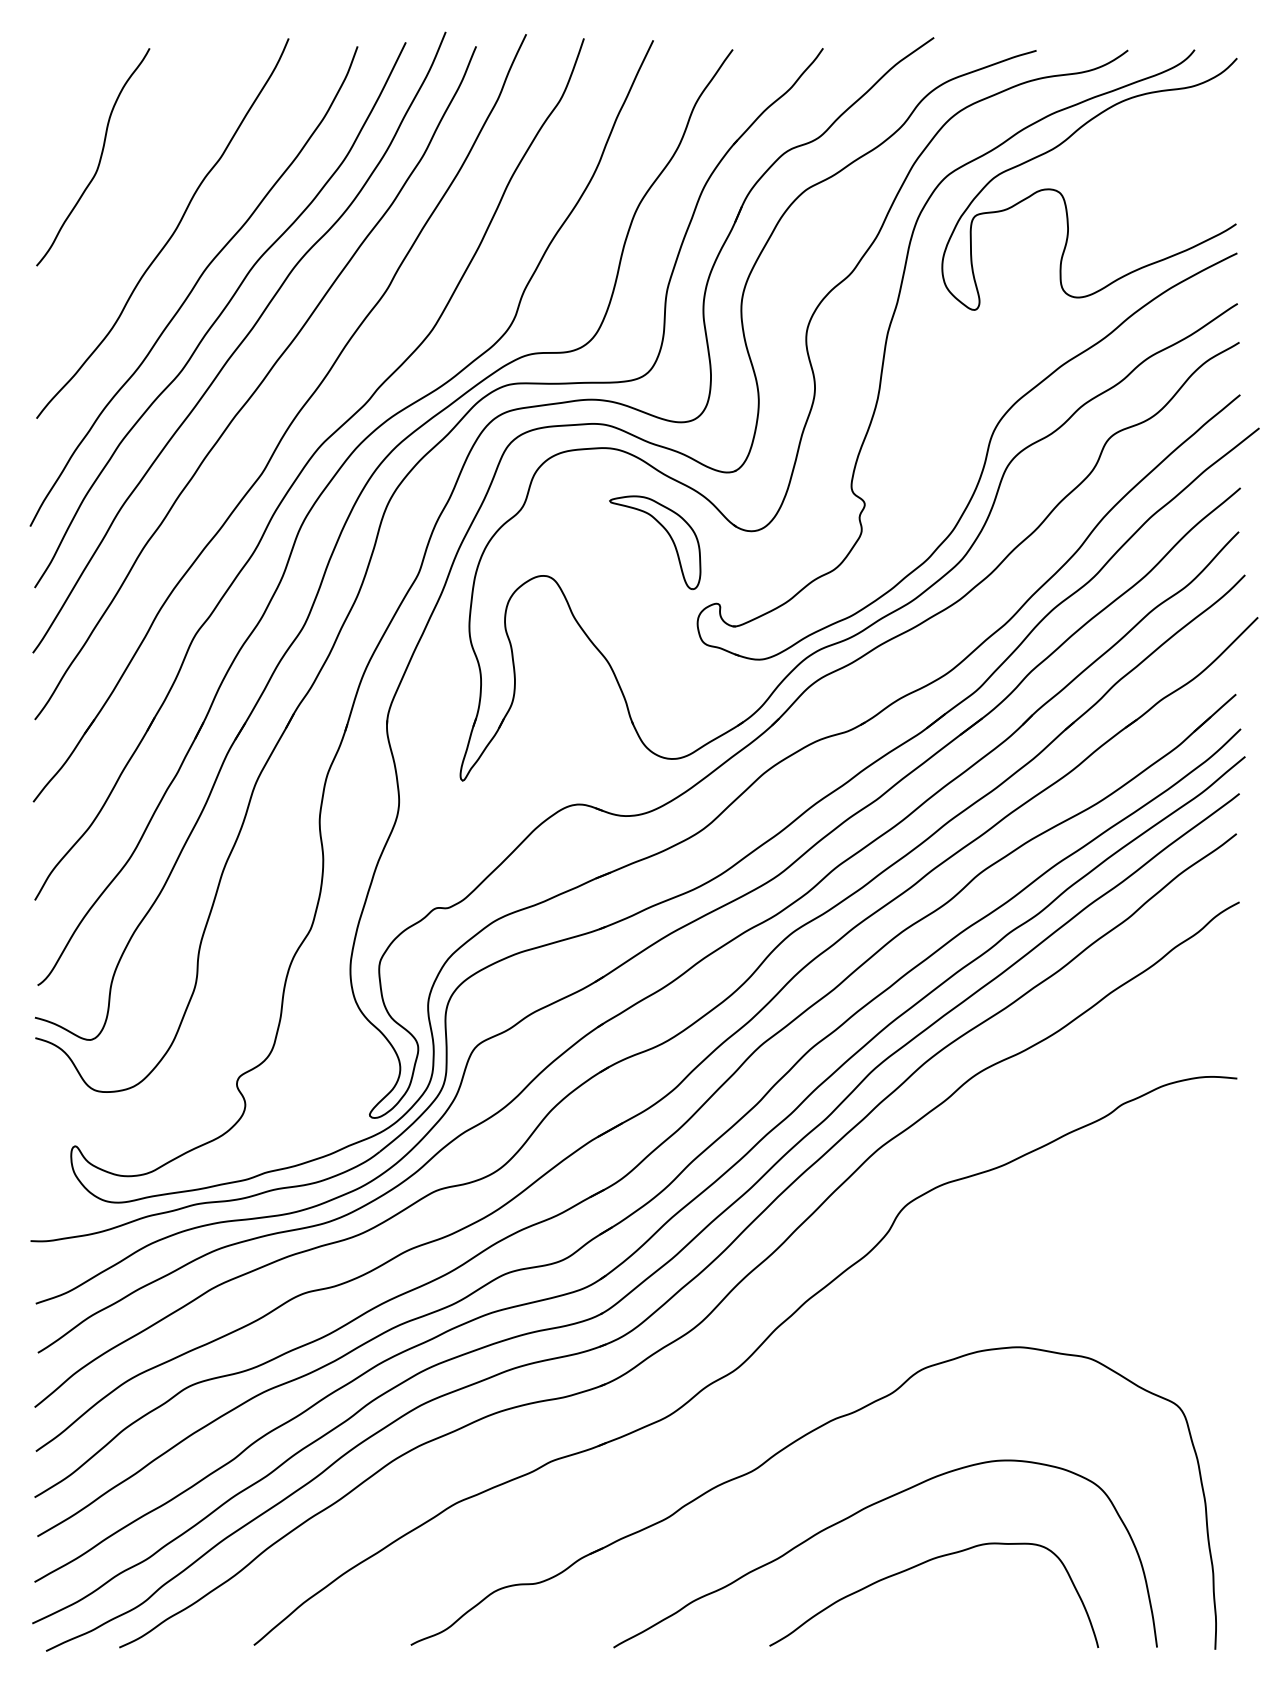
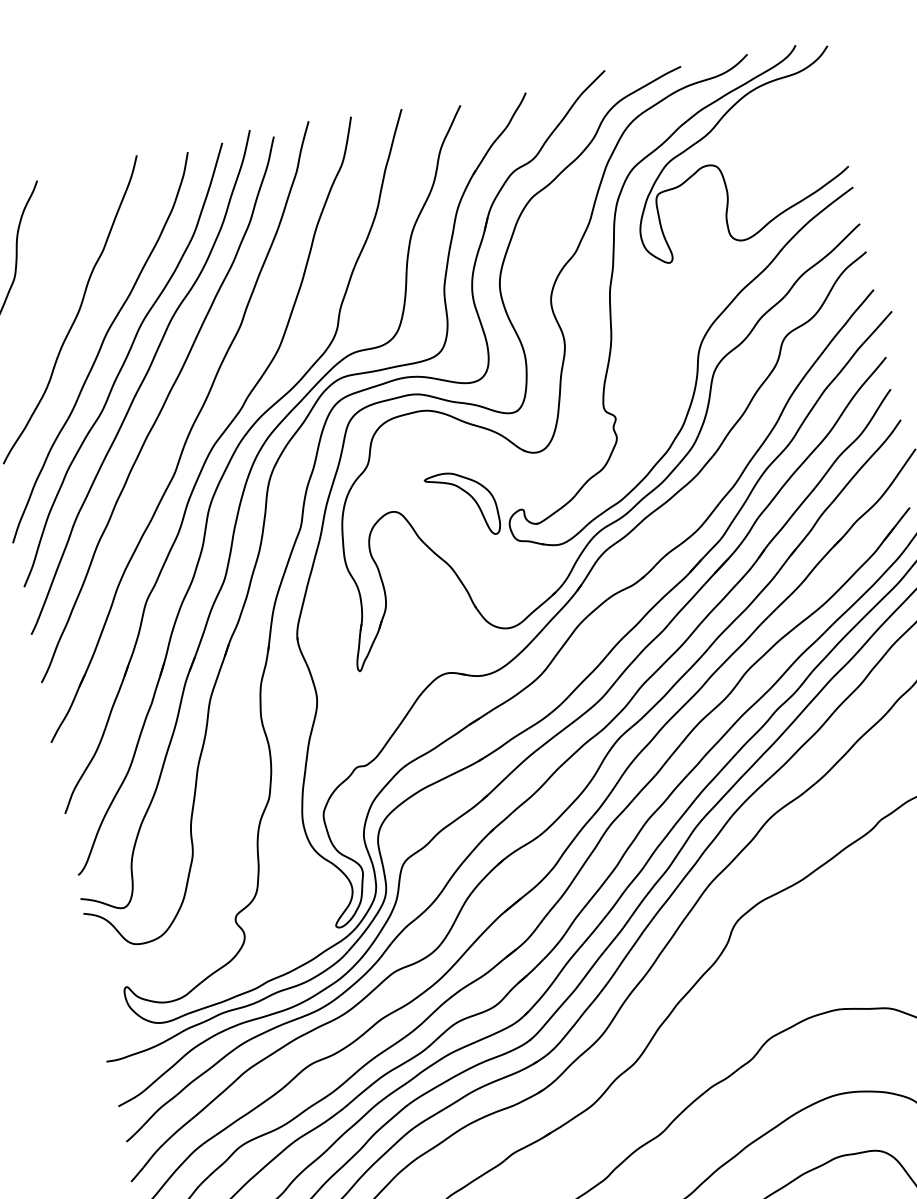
part: (668, 535) -> (471, 498), moved

